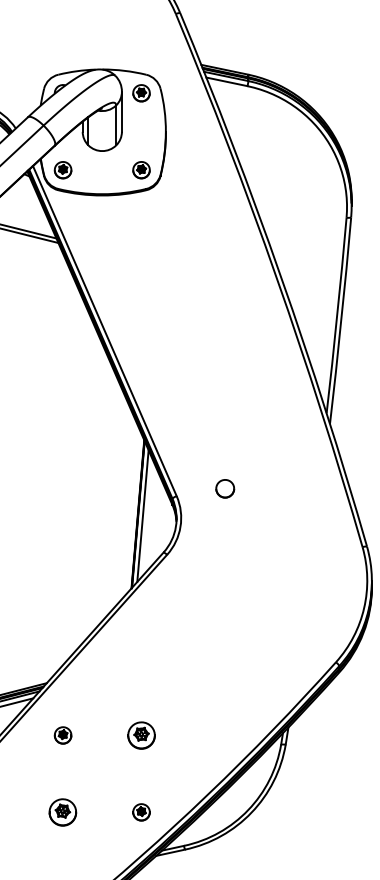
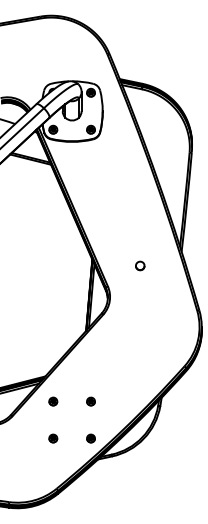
part: (225, 487) -> (140, 265), moved
part: (140, 735) -> (90, 401), size x0.62
part: (63, 812) -> (53, 438), size x0.62

